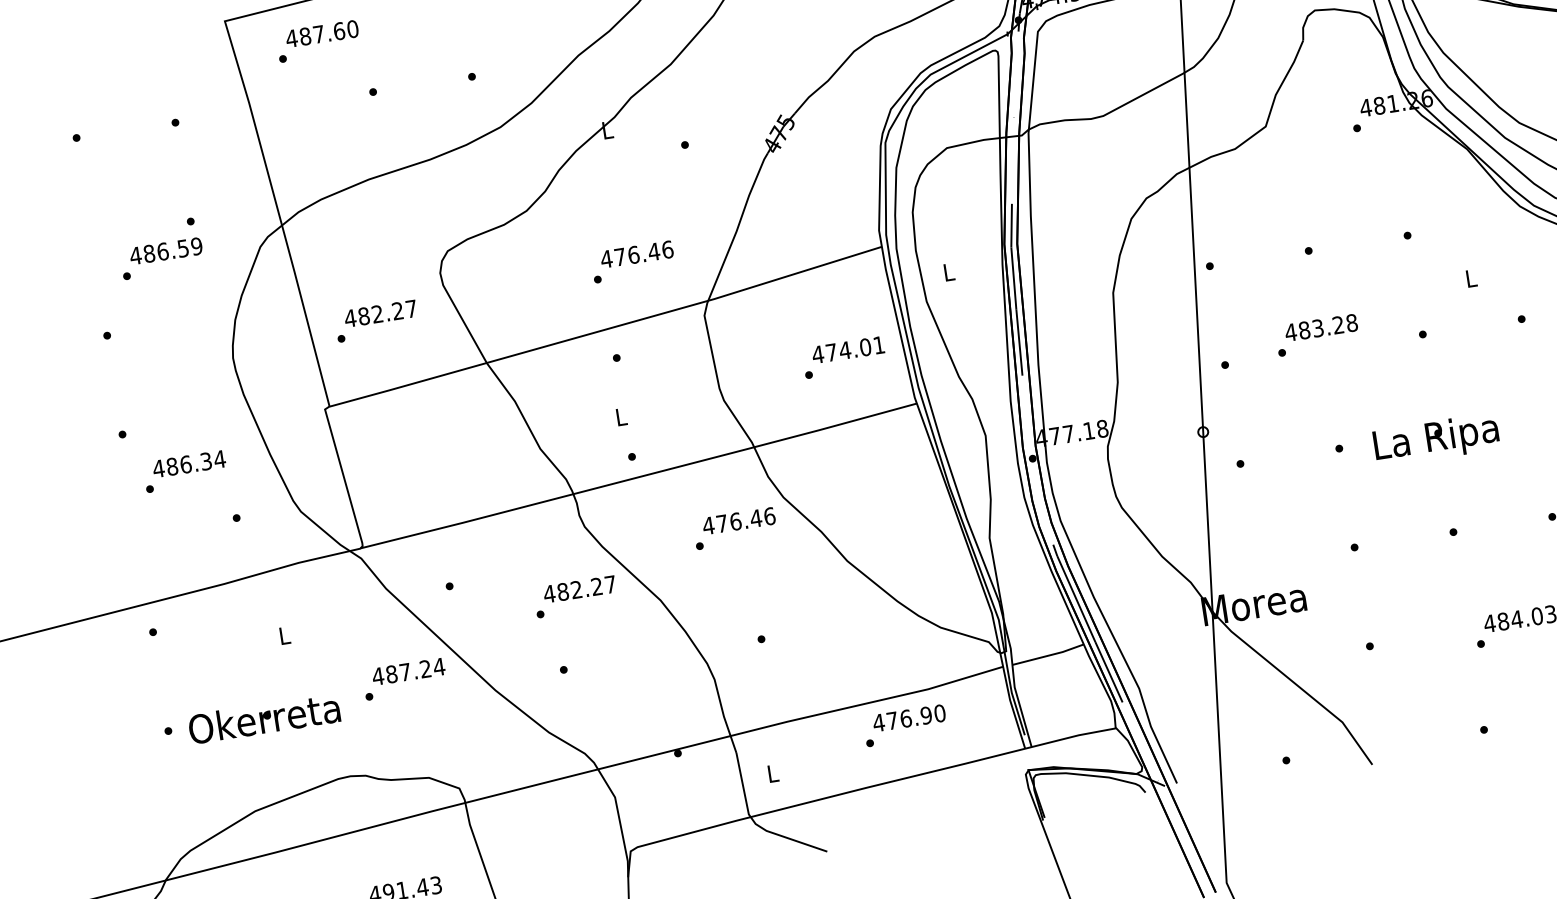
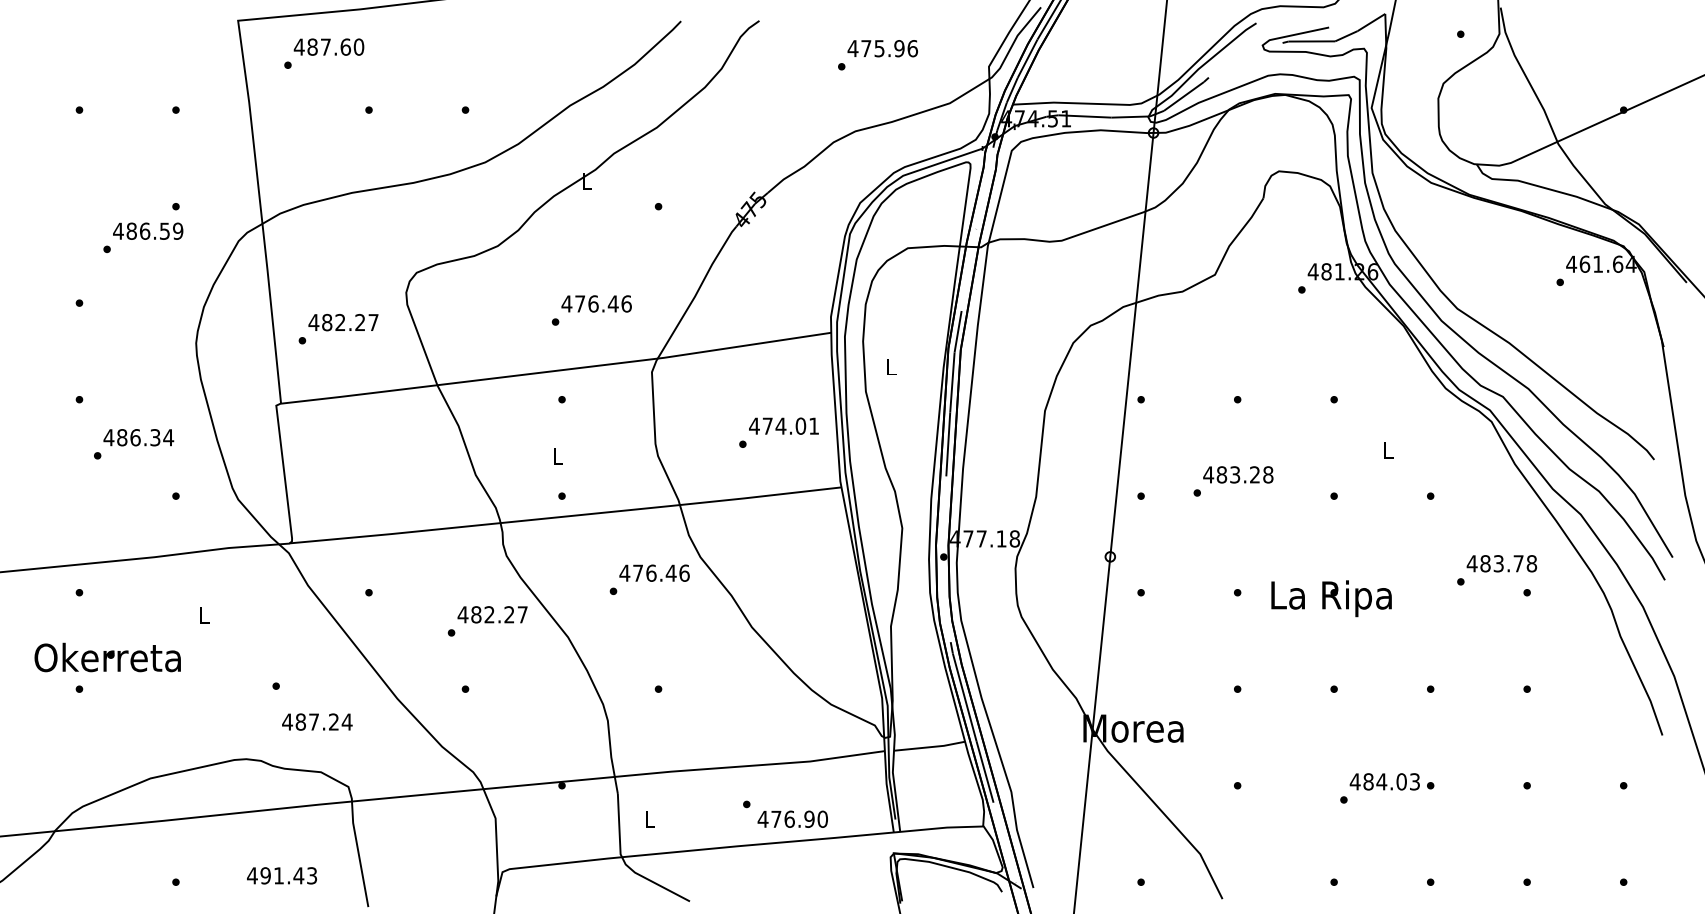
text: (408, 671) -> (317, 721), moved
text: (908, 717) -> (792, 818), moved
text: (264, 718) -> (107, 657), moved

